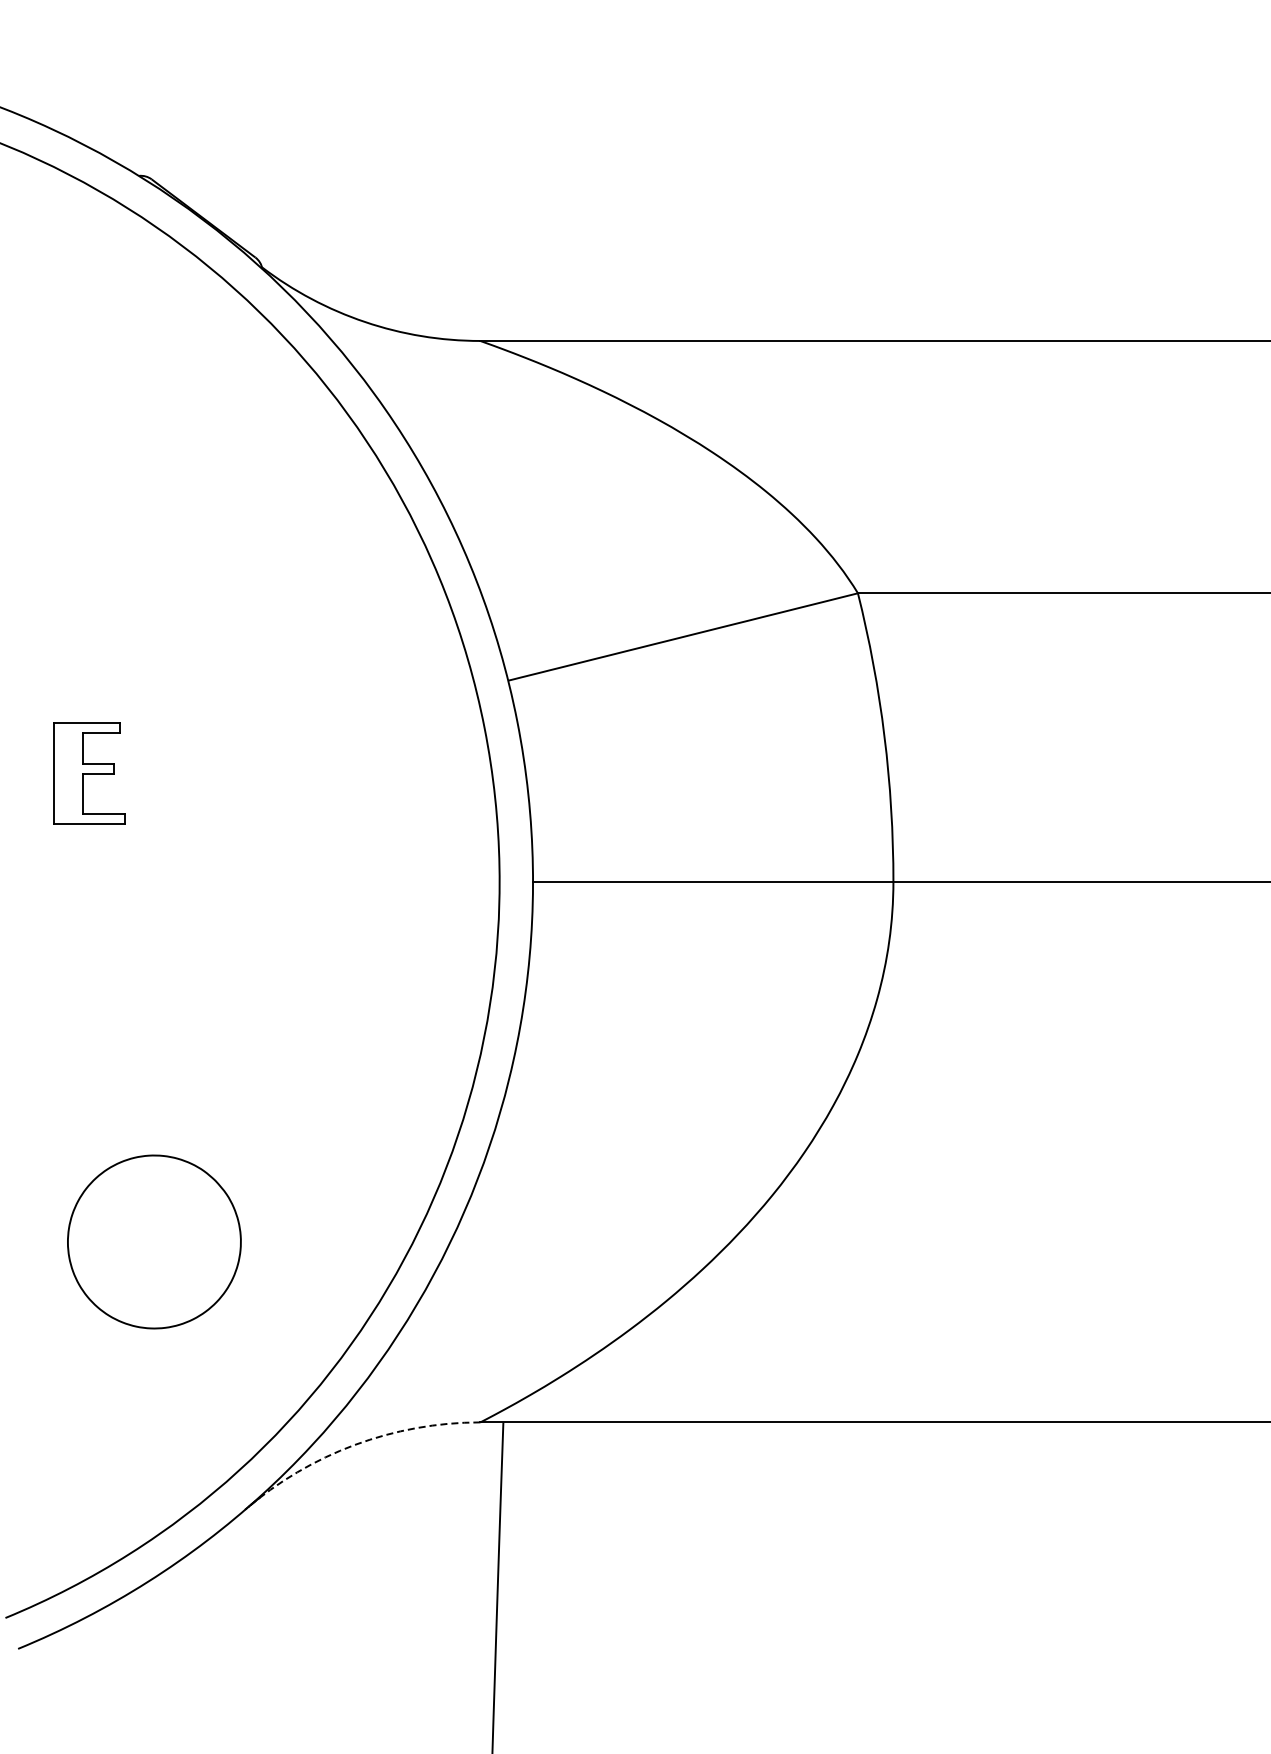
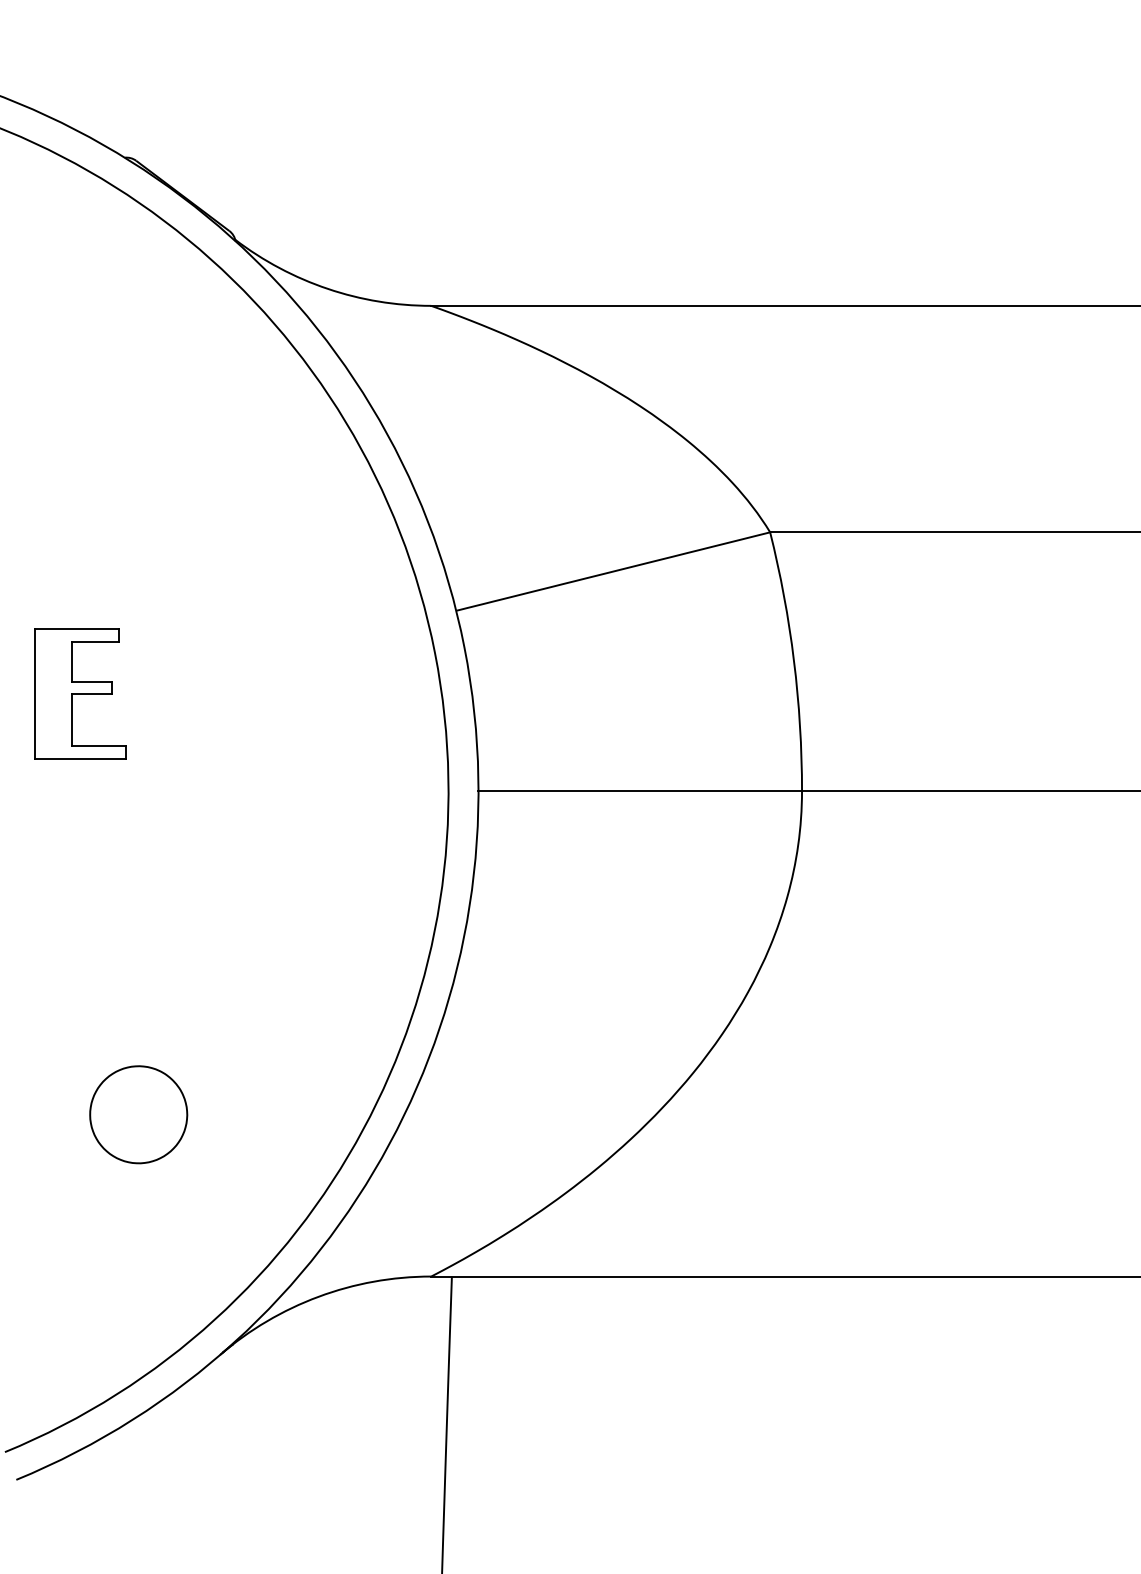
part: (89, 773) -> (80, 694), size x1.43
part: (154, 1242) -> (138, 1115), size x0.62
arc: (354, 1444) -> (318, 1296), dashed -> solid

